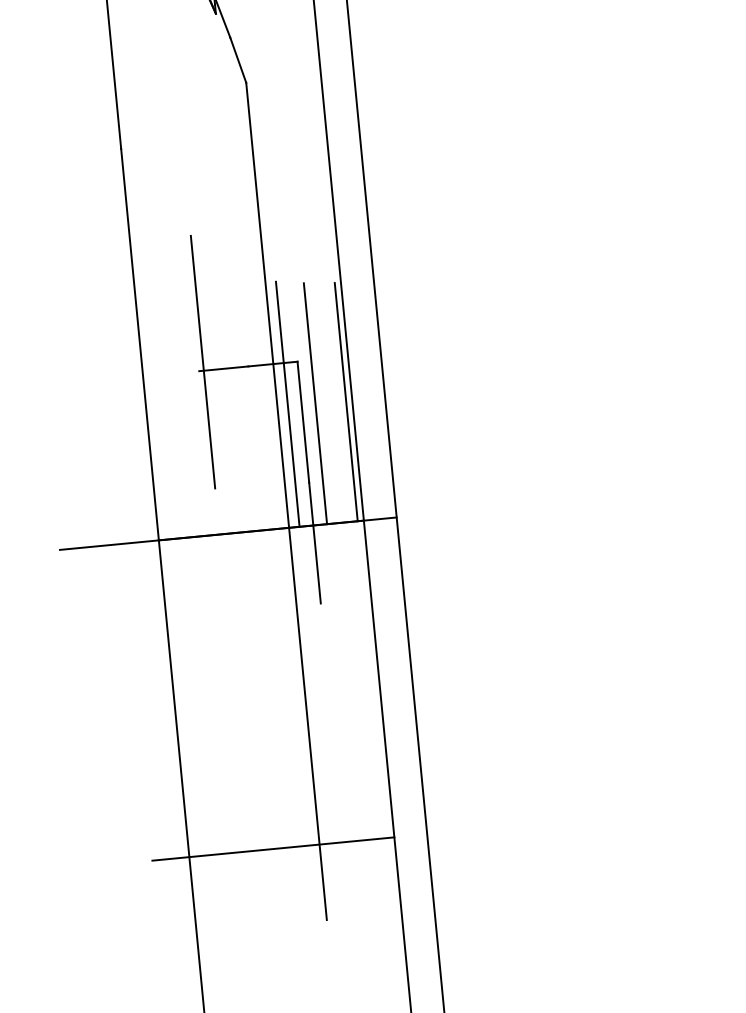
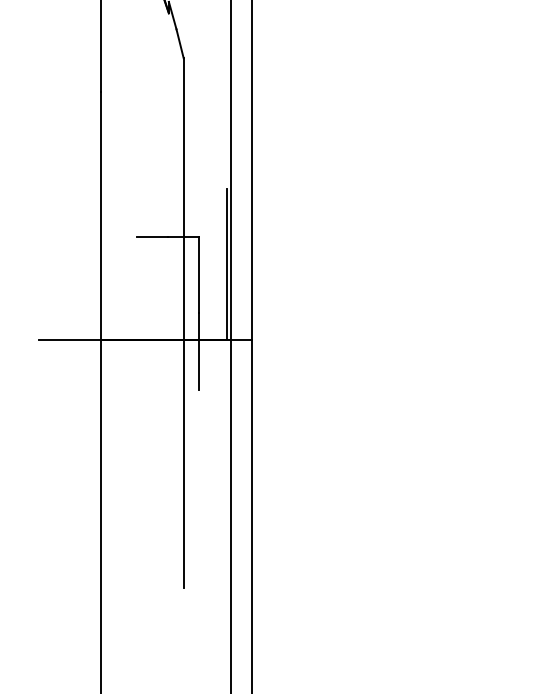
line: (202, 362) -> (139, 231), removed
line: (314, 403) -> (207, 263), removed
line: (287, 404) -> (190, 262), removed
line: (273, 848) -> (154, 540), removed

